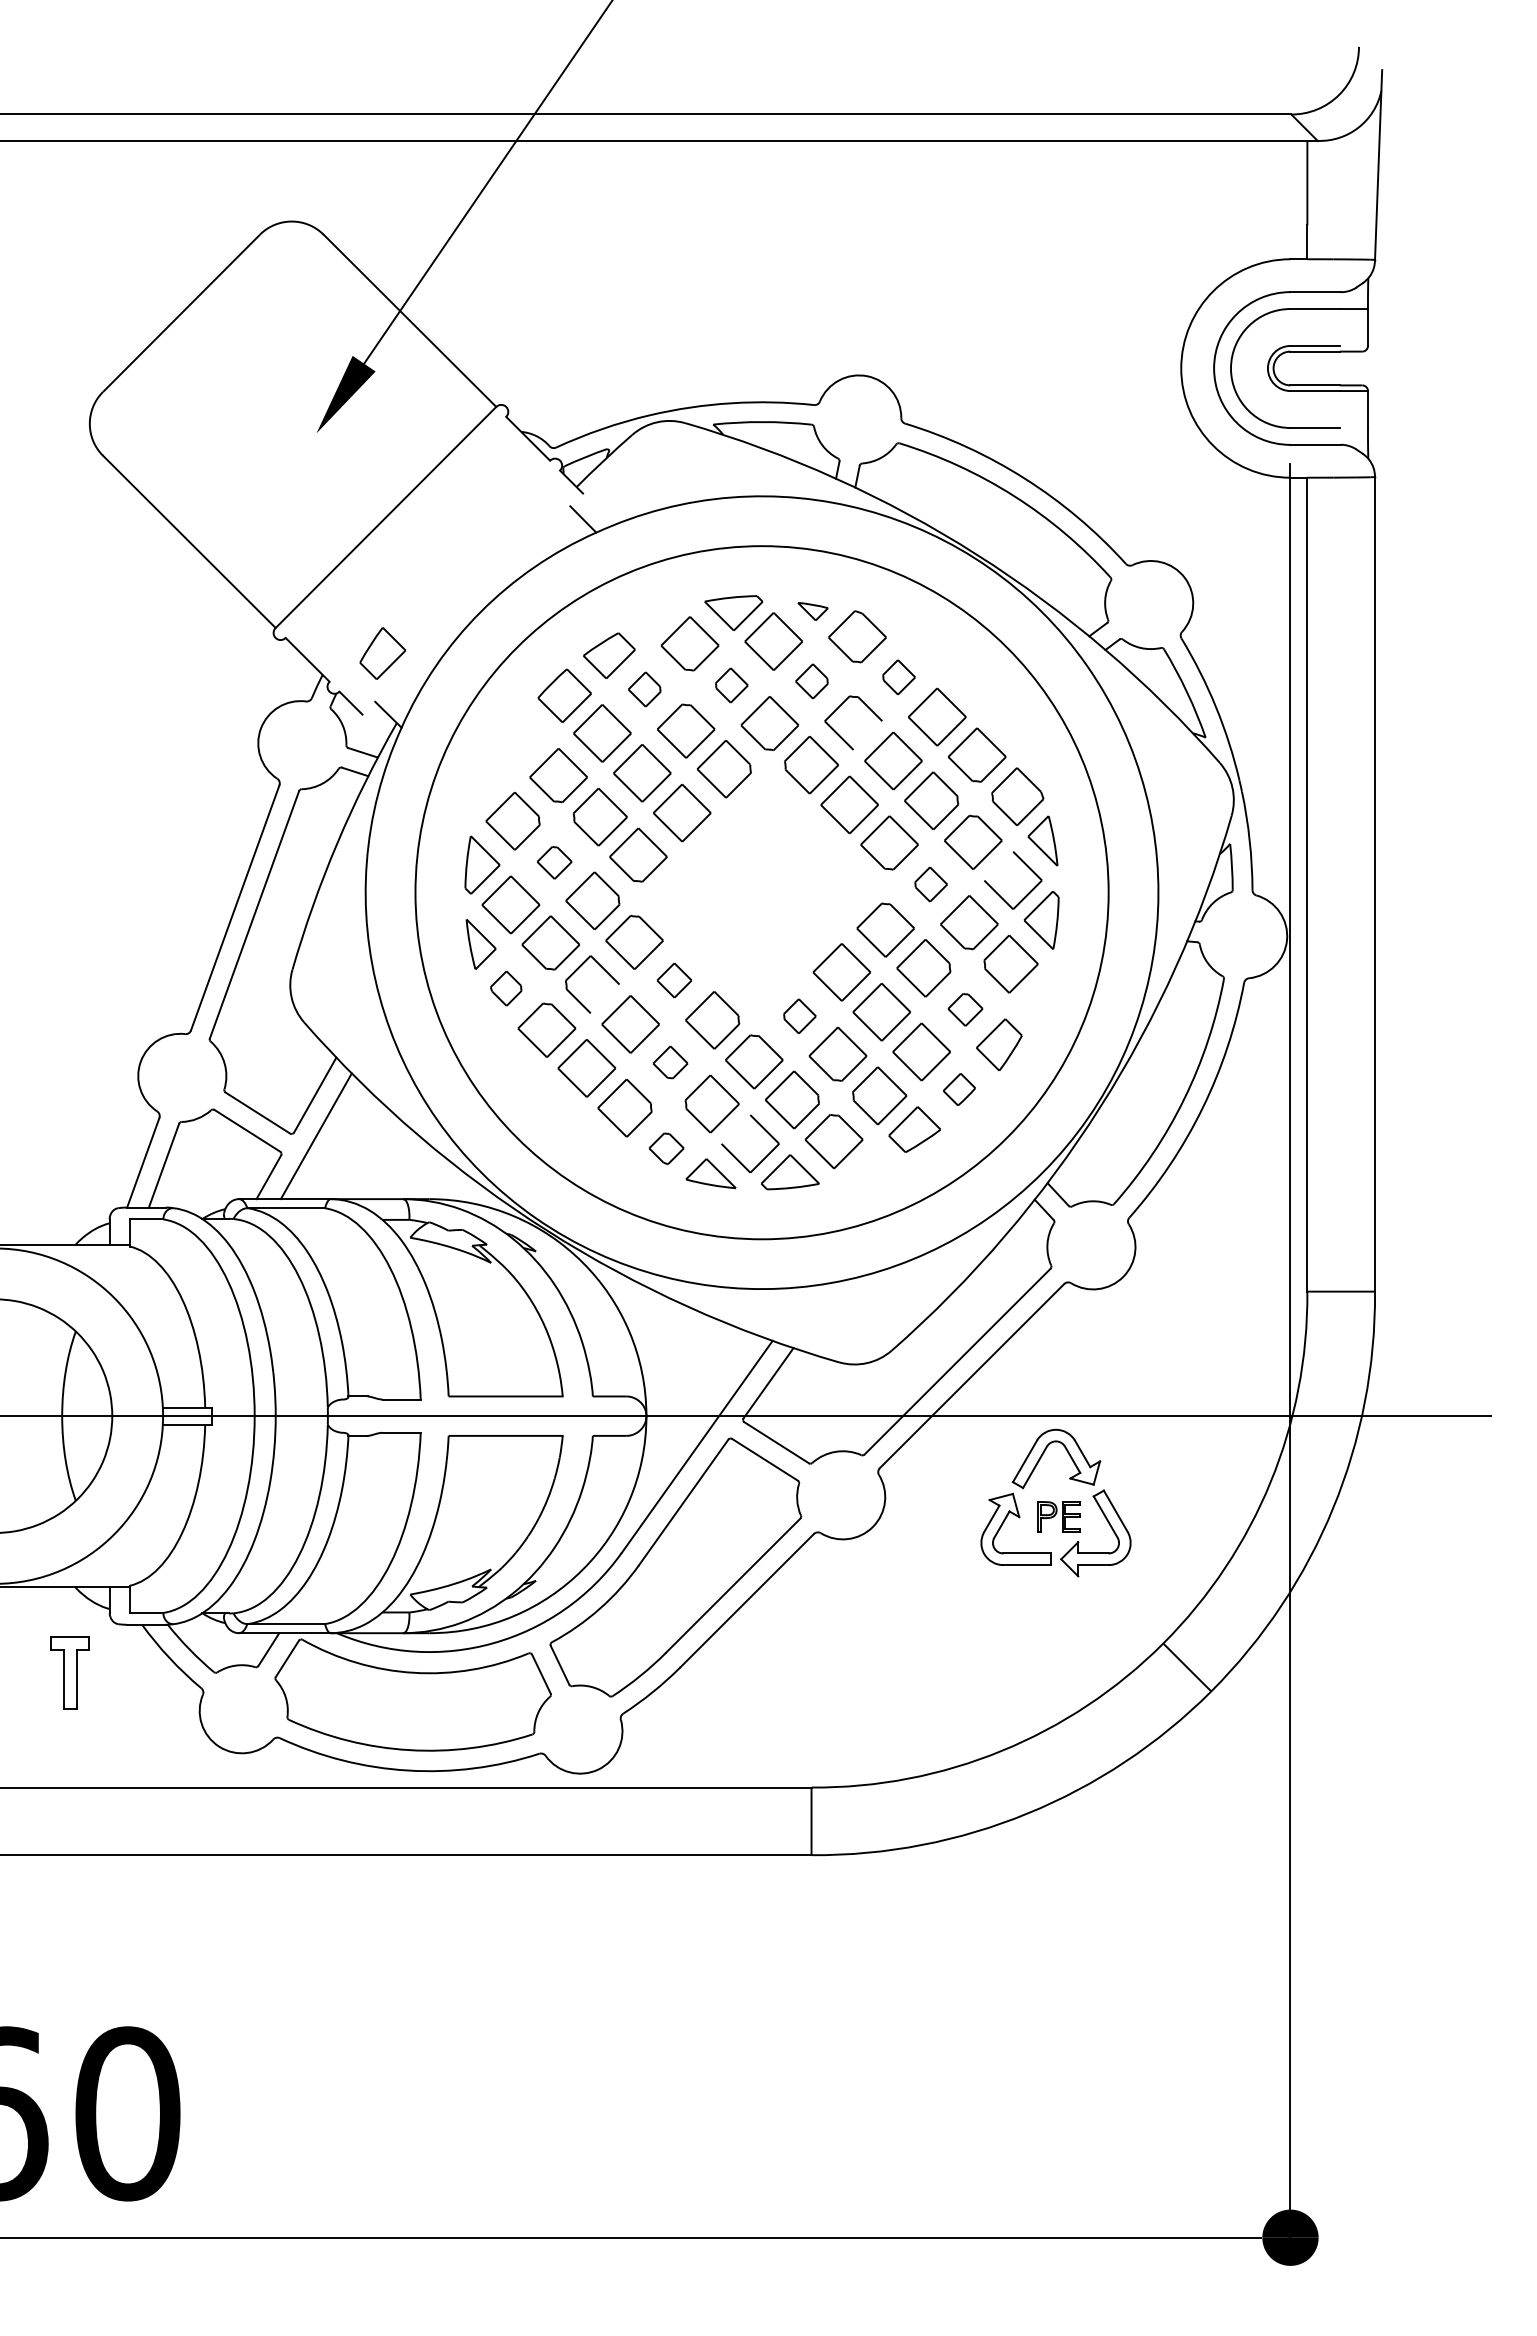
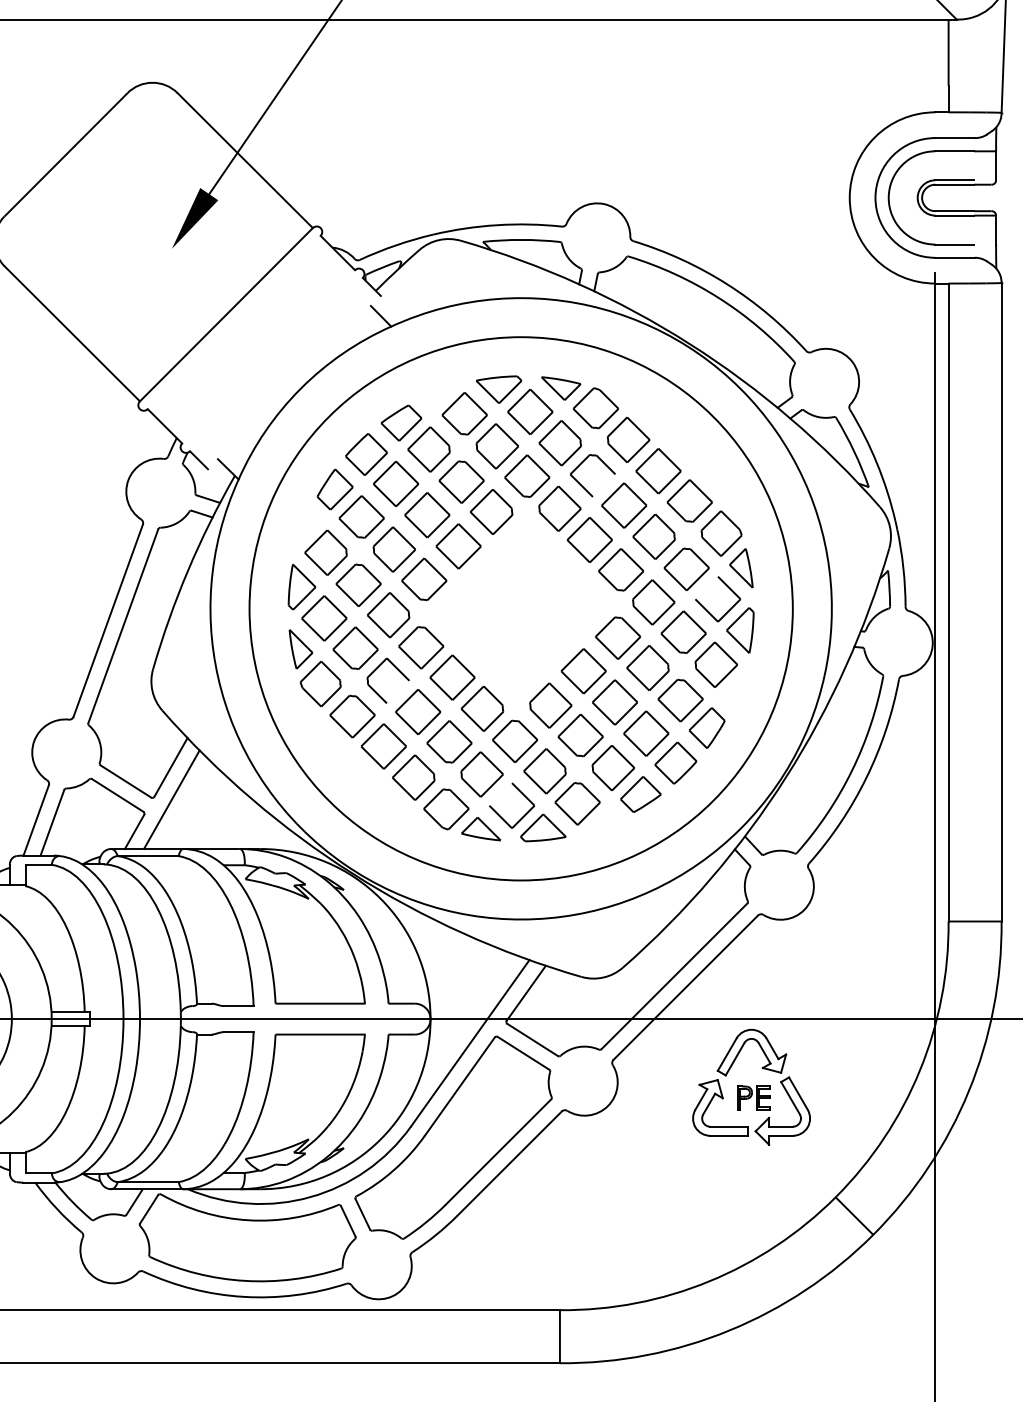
part: (812, 611) -> (560, 388), size x1.67
part: (382, 653) -> (334, 489), moved
part: (898, 677) -> (628, 440), size x1.67
part: (811, 681) -> (559, 443), size x1.67
part: (731, 685) -> (497, 446), size x1.67
part: (644, 689) -> (429, 449), size x1.67
part: (554, 862) -> (358, 585), size x1.67
part: (930, 884) -> (653, 602), size x1.67
part: (674, 980) -> (452, 677), size x1.67
part: (505, 988) -> (320, 683), size x1.67
part: (965, 1009) -> (680, 700), size x1.67
part: (799, 1016) -> (550, 705), size x1.67
part: (670, 1062) -> (449, 741), size x1.67
part: (959, 1089) -> (675, 763), size x1.67
part: (666, 1148) -> (446, 809), size x1.67

